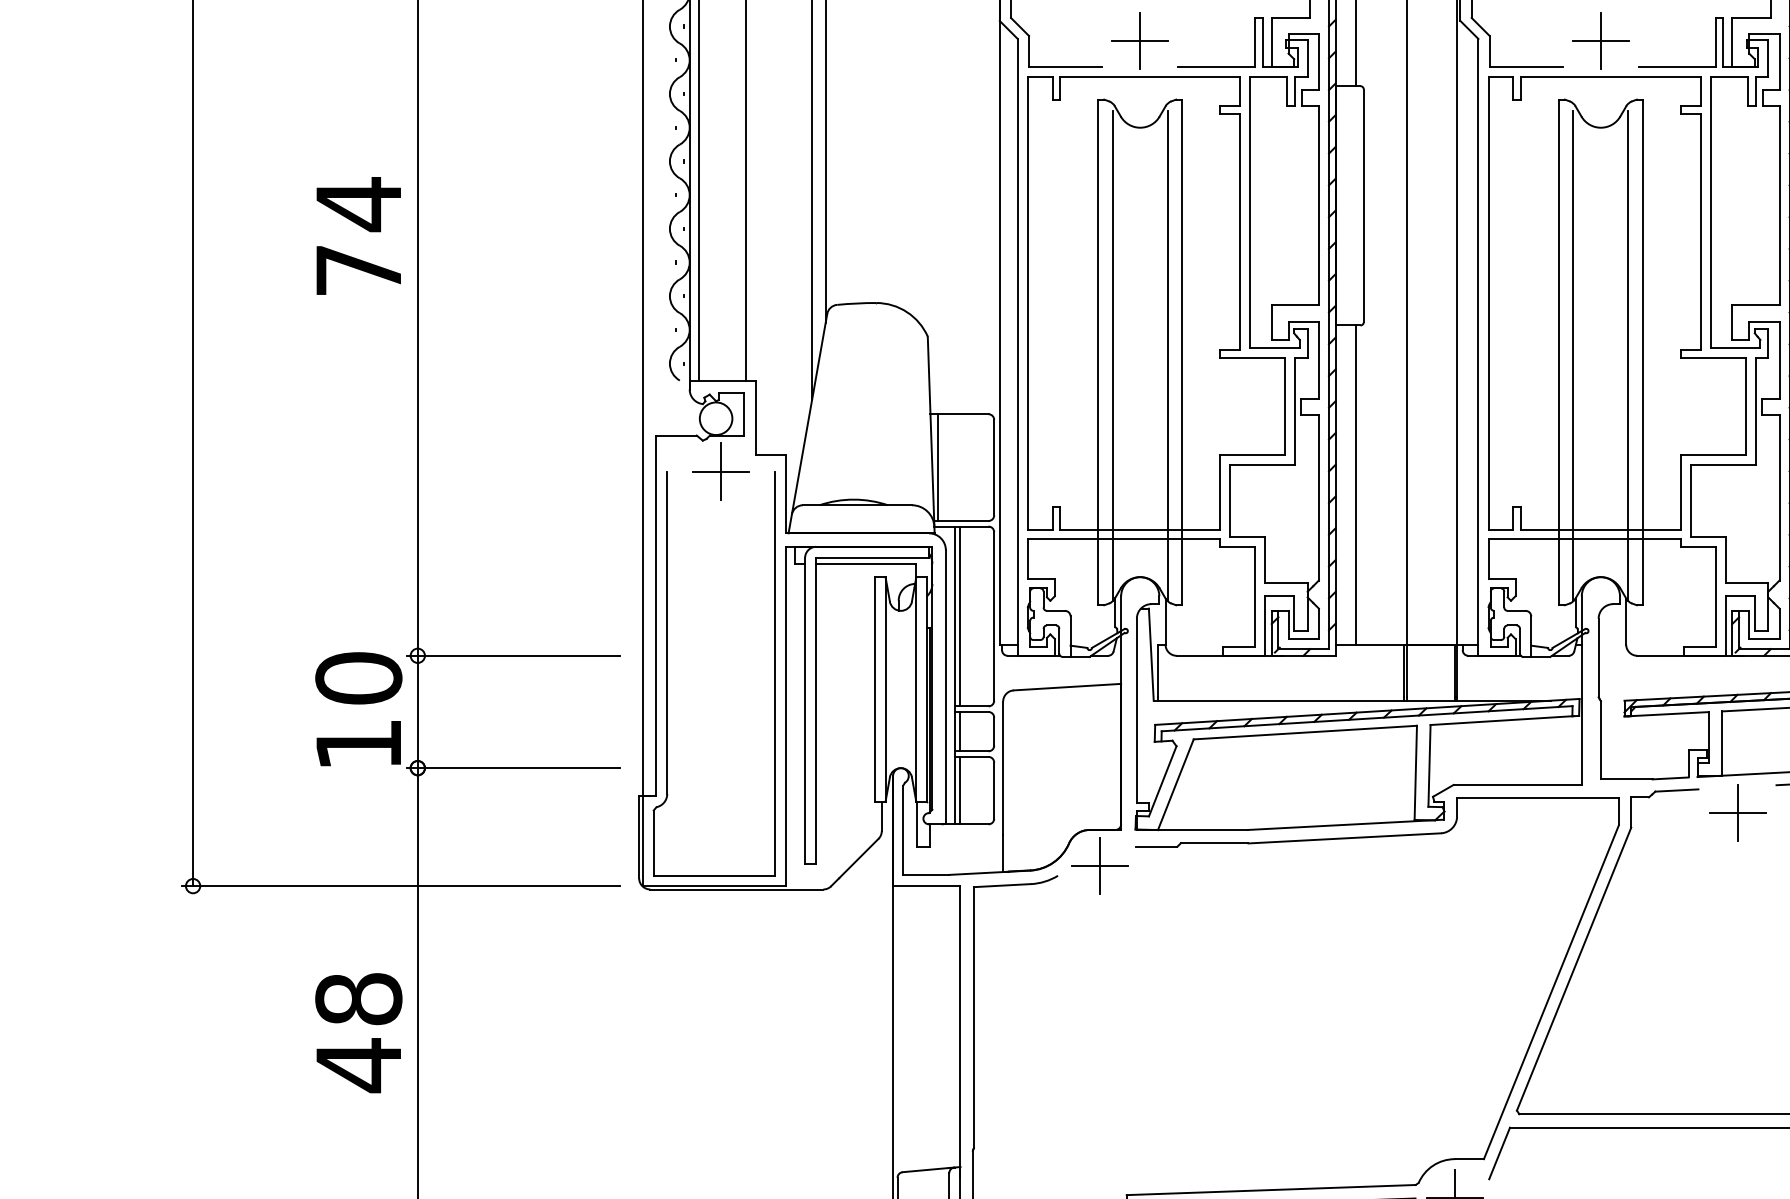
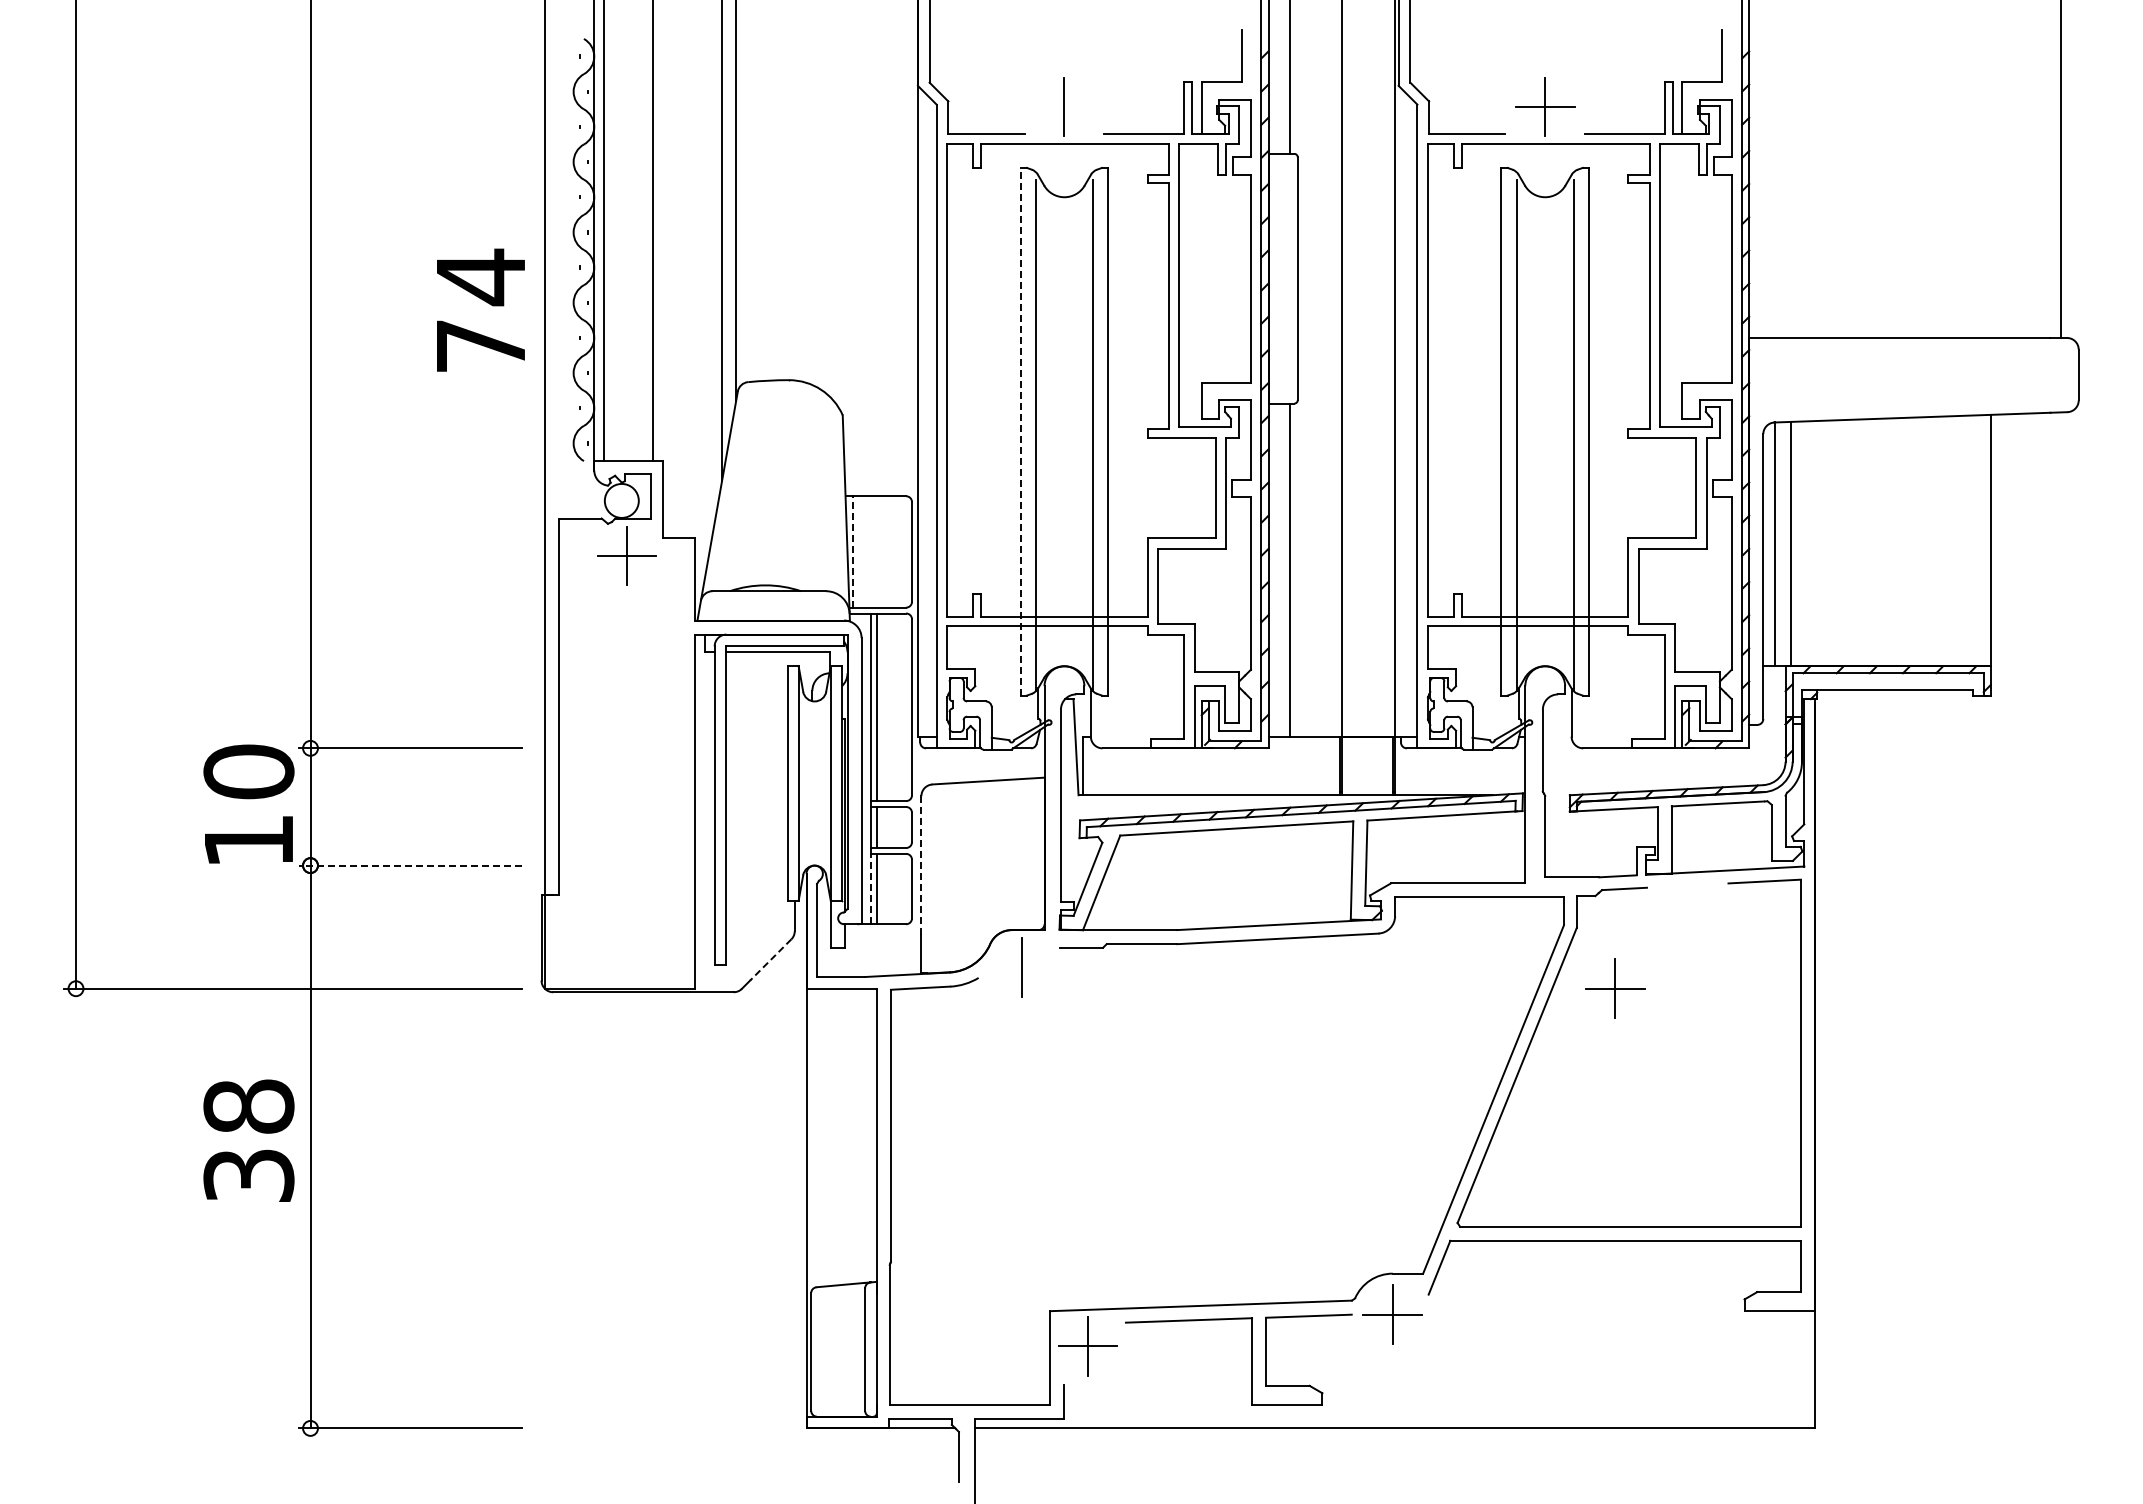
line: (1140, 40) -> (1064, 106), removed
text: (358, 235) -> (480, 309), moved
line: (1098, 352) -> (1020, 431), solid -> dashed
line: (938, 467) -> (853, 551), solid -> dashed
part: (667, 673) -> (571, 766), removed
line: (512, 768) -> (409, 865), solid -> dashed
line: (1003, 768) -> (921, 865), solid -> dashed
line: (955, 790) -> (871, 888), solid -> dashed
part: (1738, 813) -> (1615, 988), moved
line: (858, 859) -> (770, 960), solid -> dashed
line: (1099, 865) -> (1021, 967), removed
text: (358, 1065) -> (248, 1175), 48 -> 38

